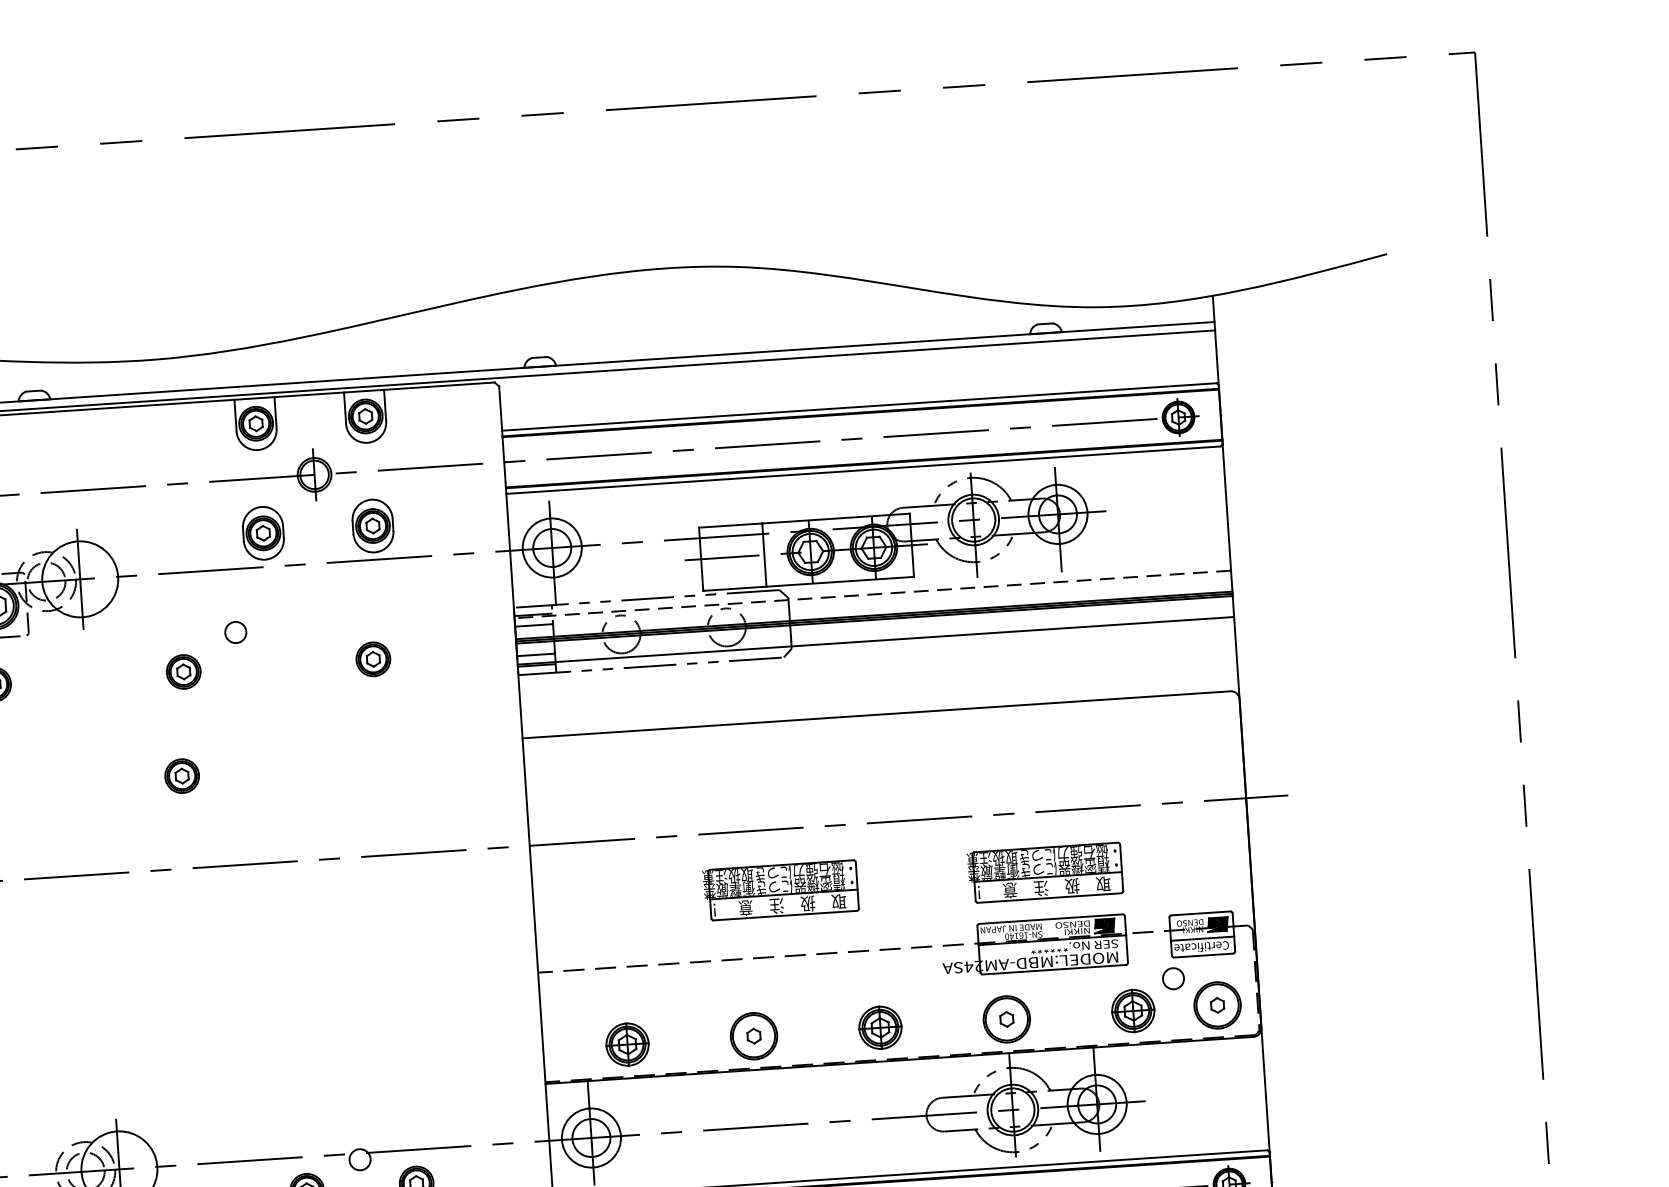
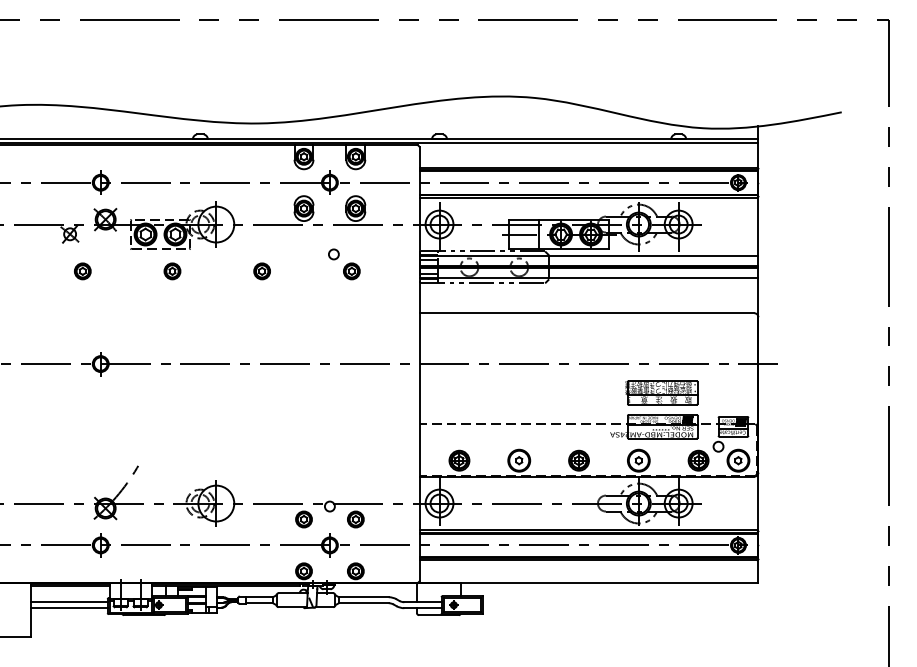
line: (871, 594) -> (588, 256), dashed -> solid
circle: (234, 632) -> (333, 254), moved
part: (180, 776) -> (257, 320), removed
part: (780, 889) -> (536, 392), removed

